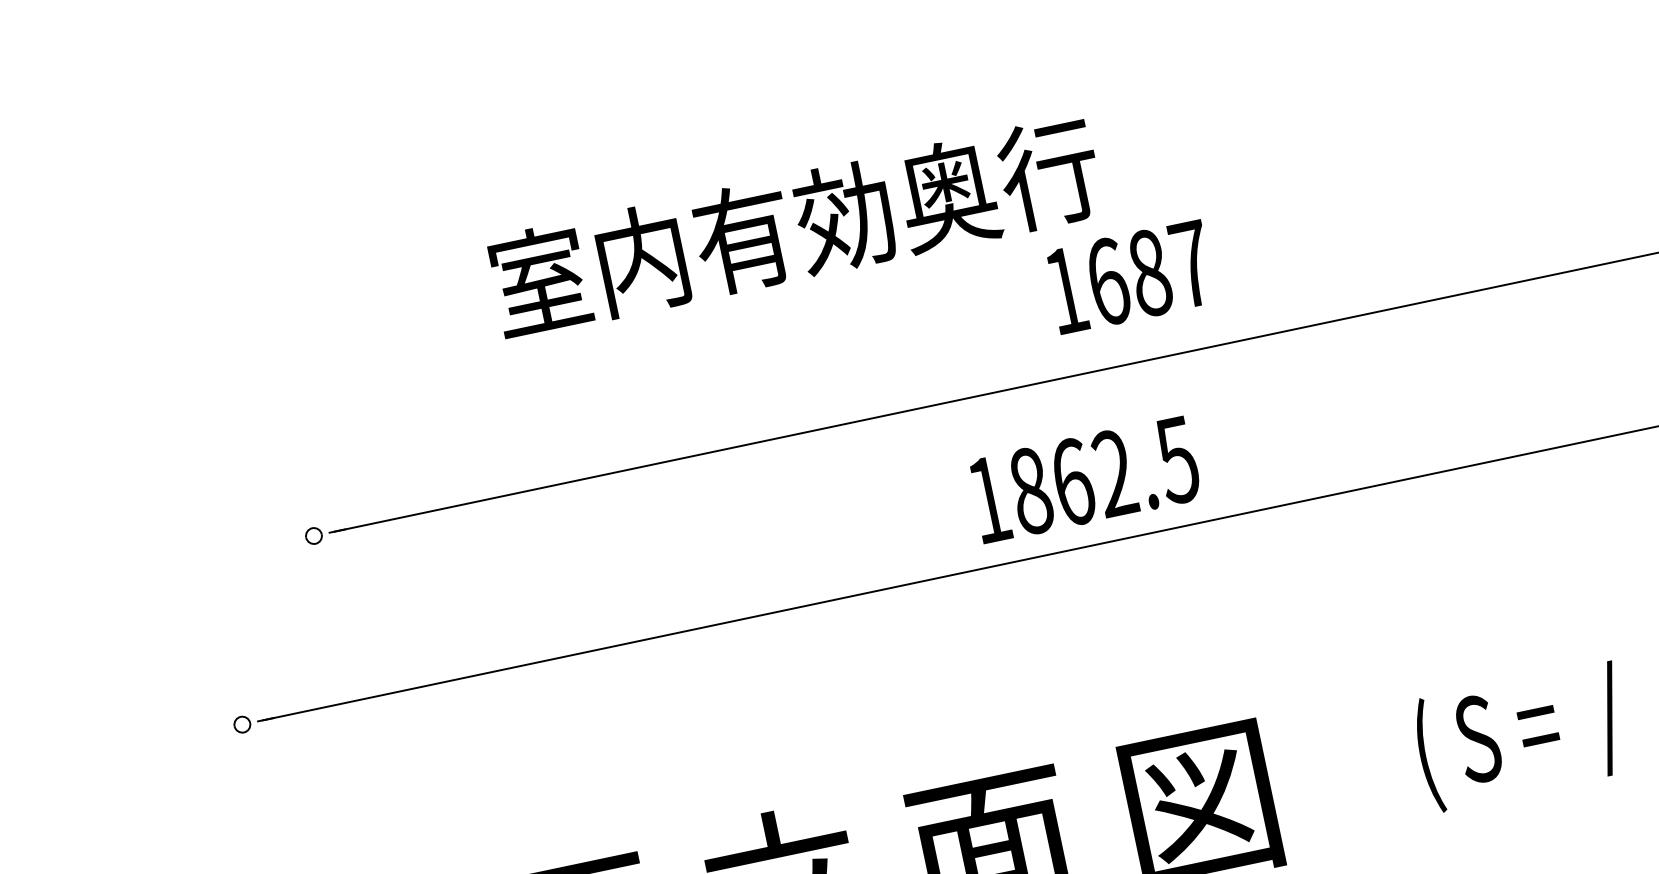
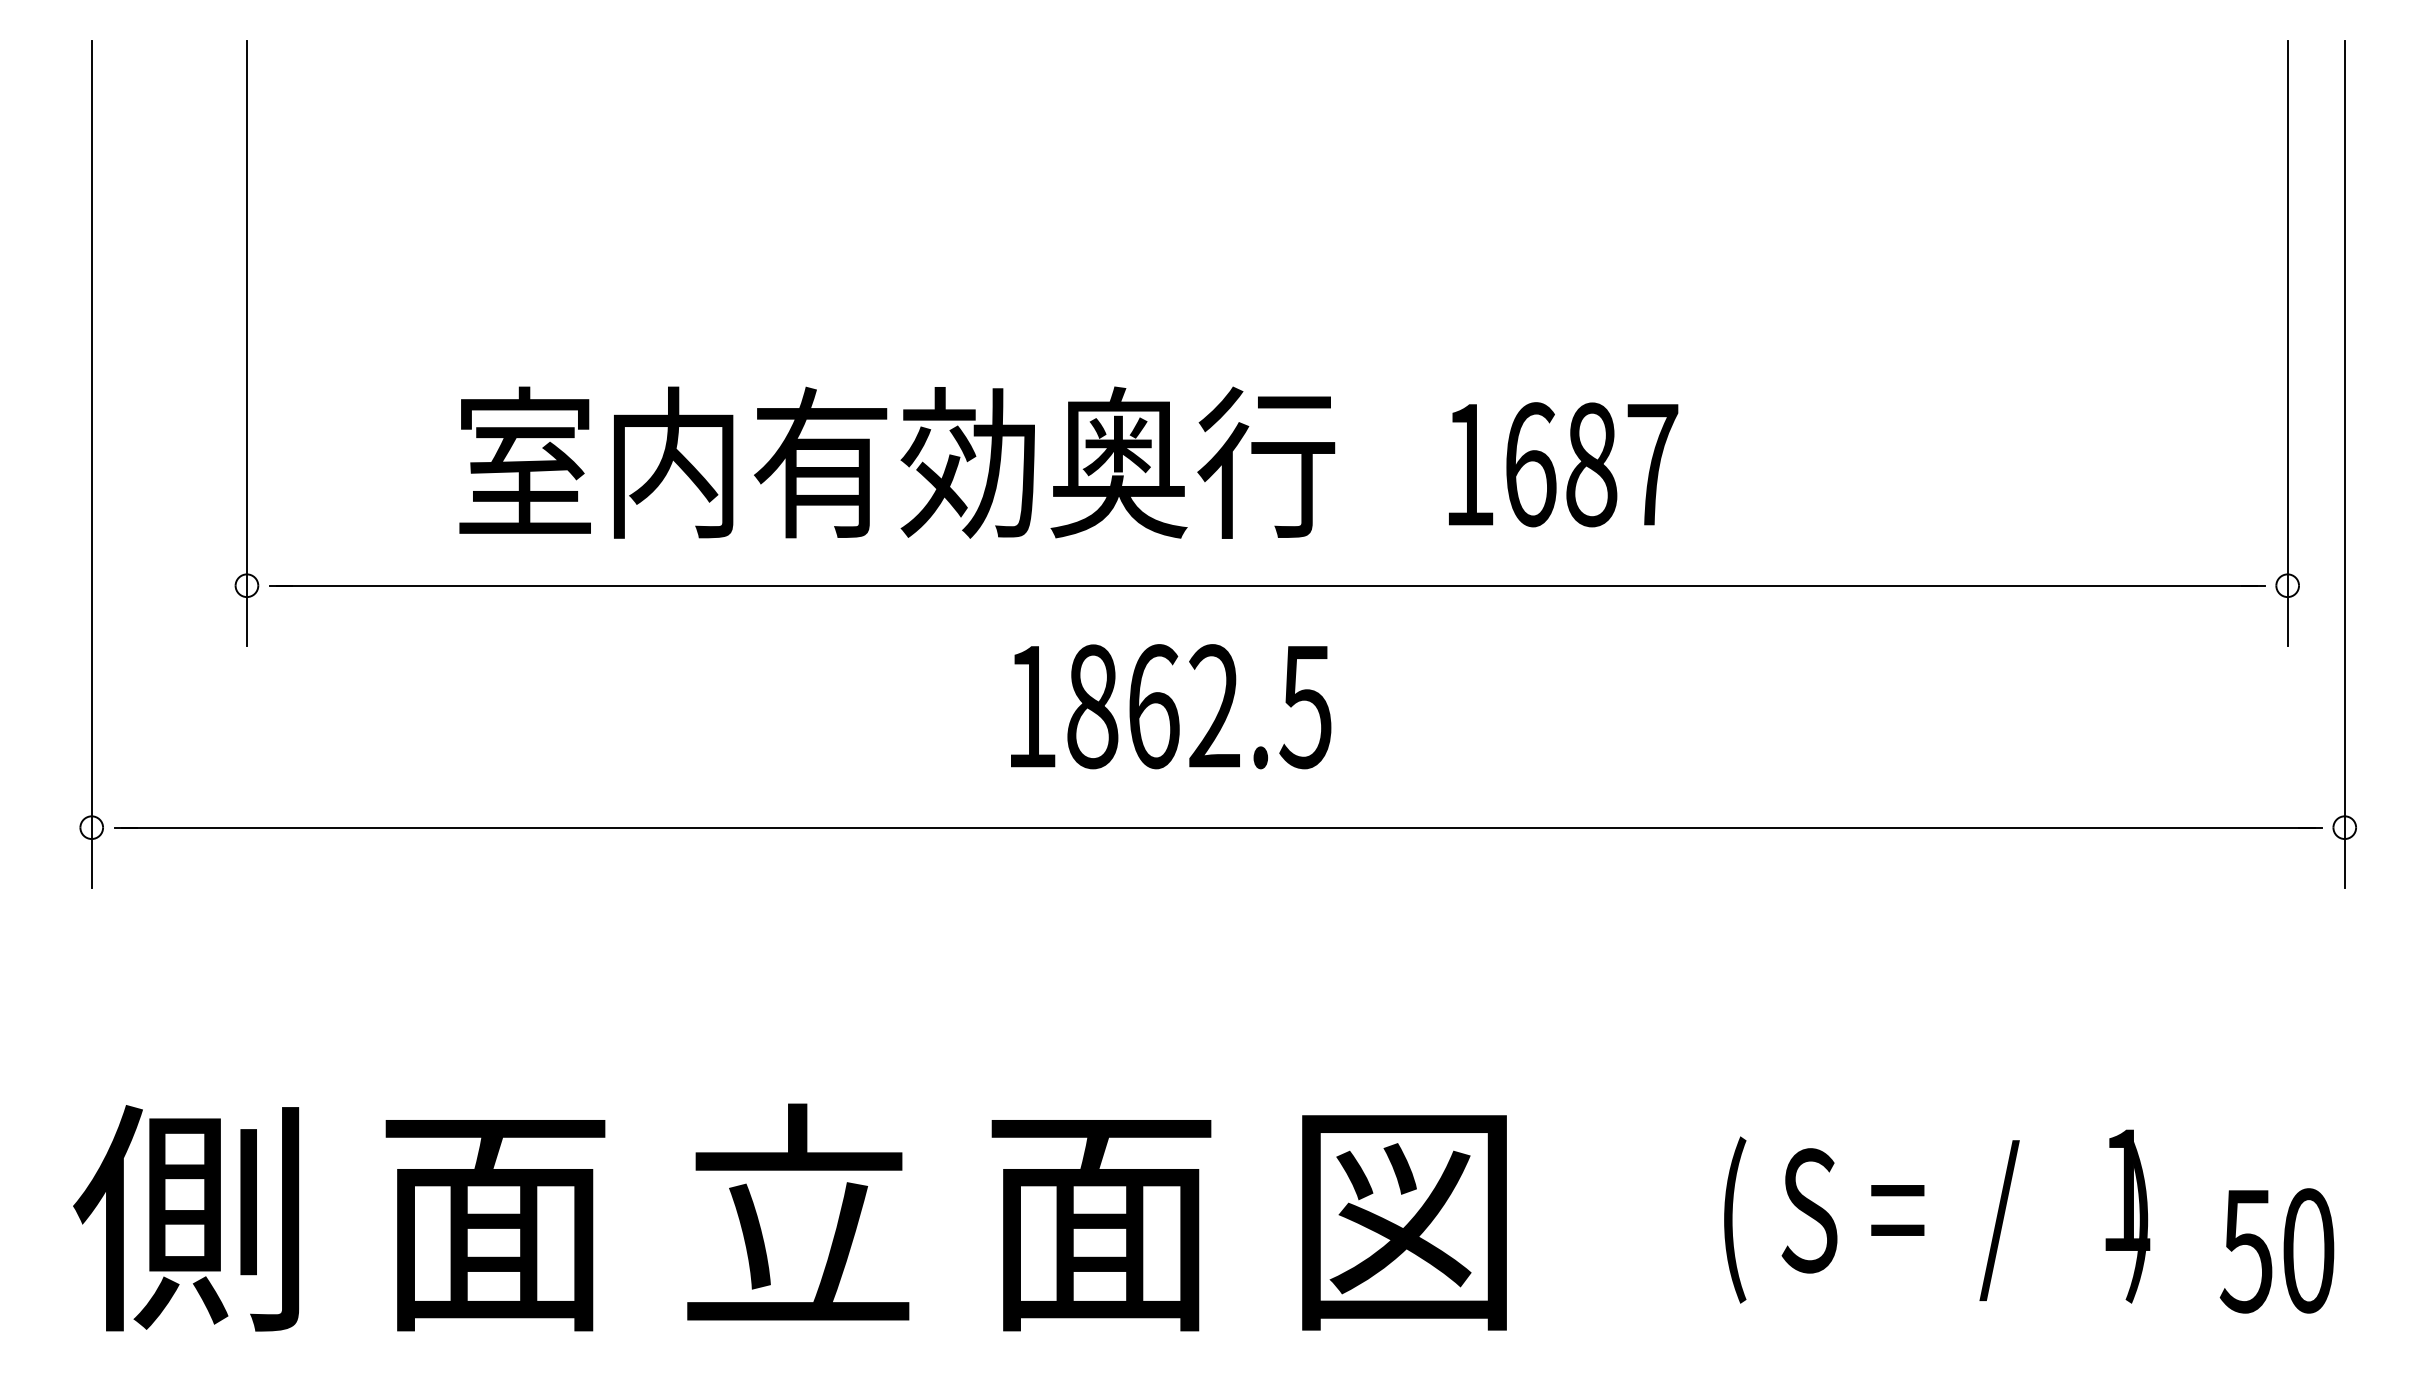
text: (795, 226) -> (897, 462), moved
text: (1130, 276) -> (1563, 464), moved
line: (278, 369) -> (246, 343), added
line: (189, 475) -> (91, 464), added
text: (1085, 479) -> (1171, 706), moved

